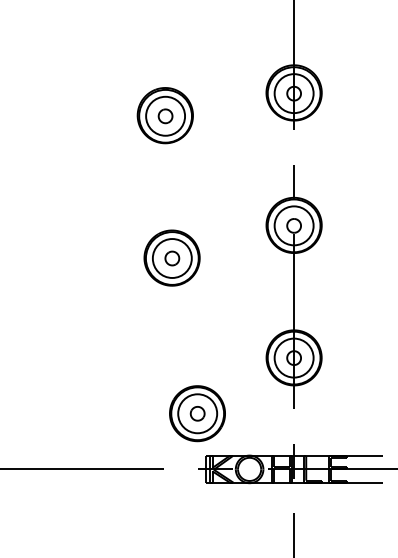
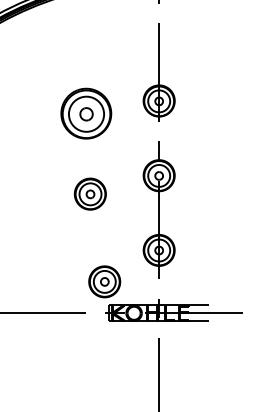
part: (165, 115) -> (86, 113), size x1.6

